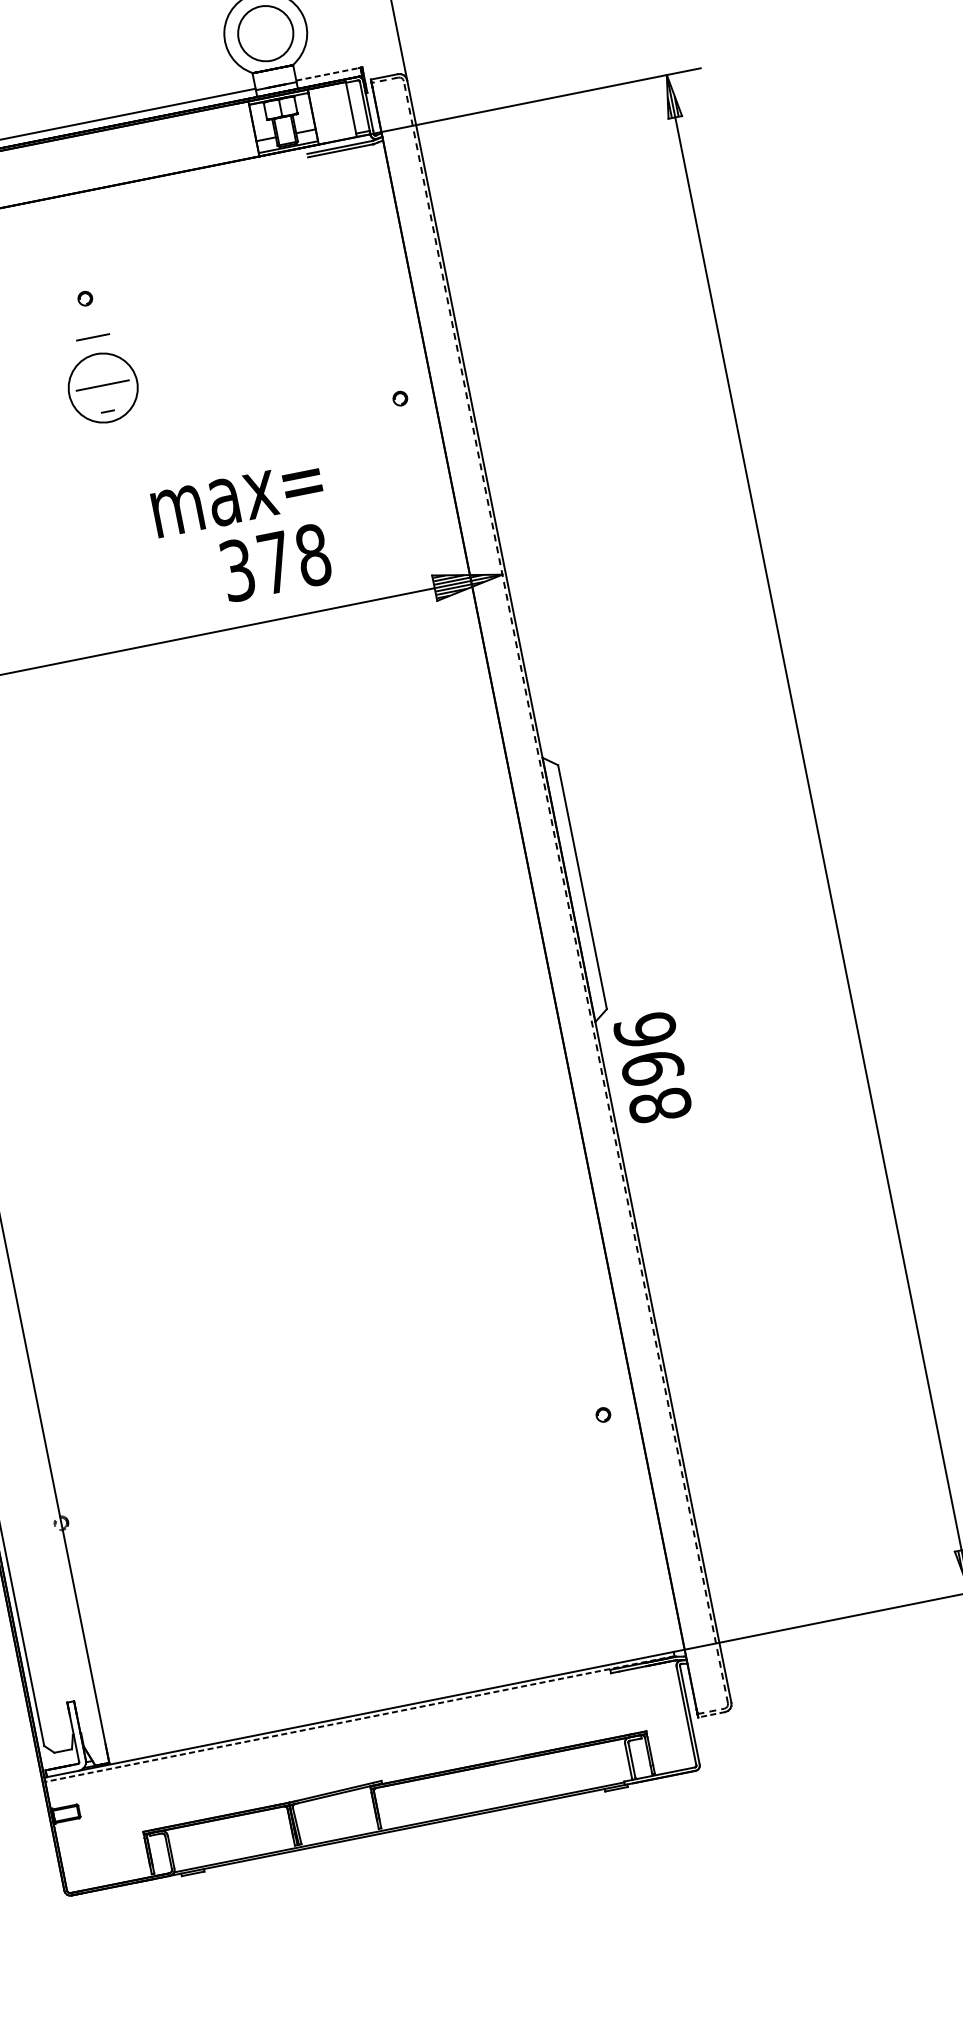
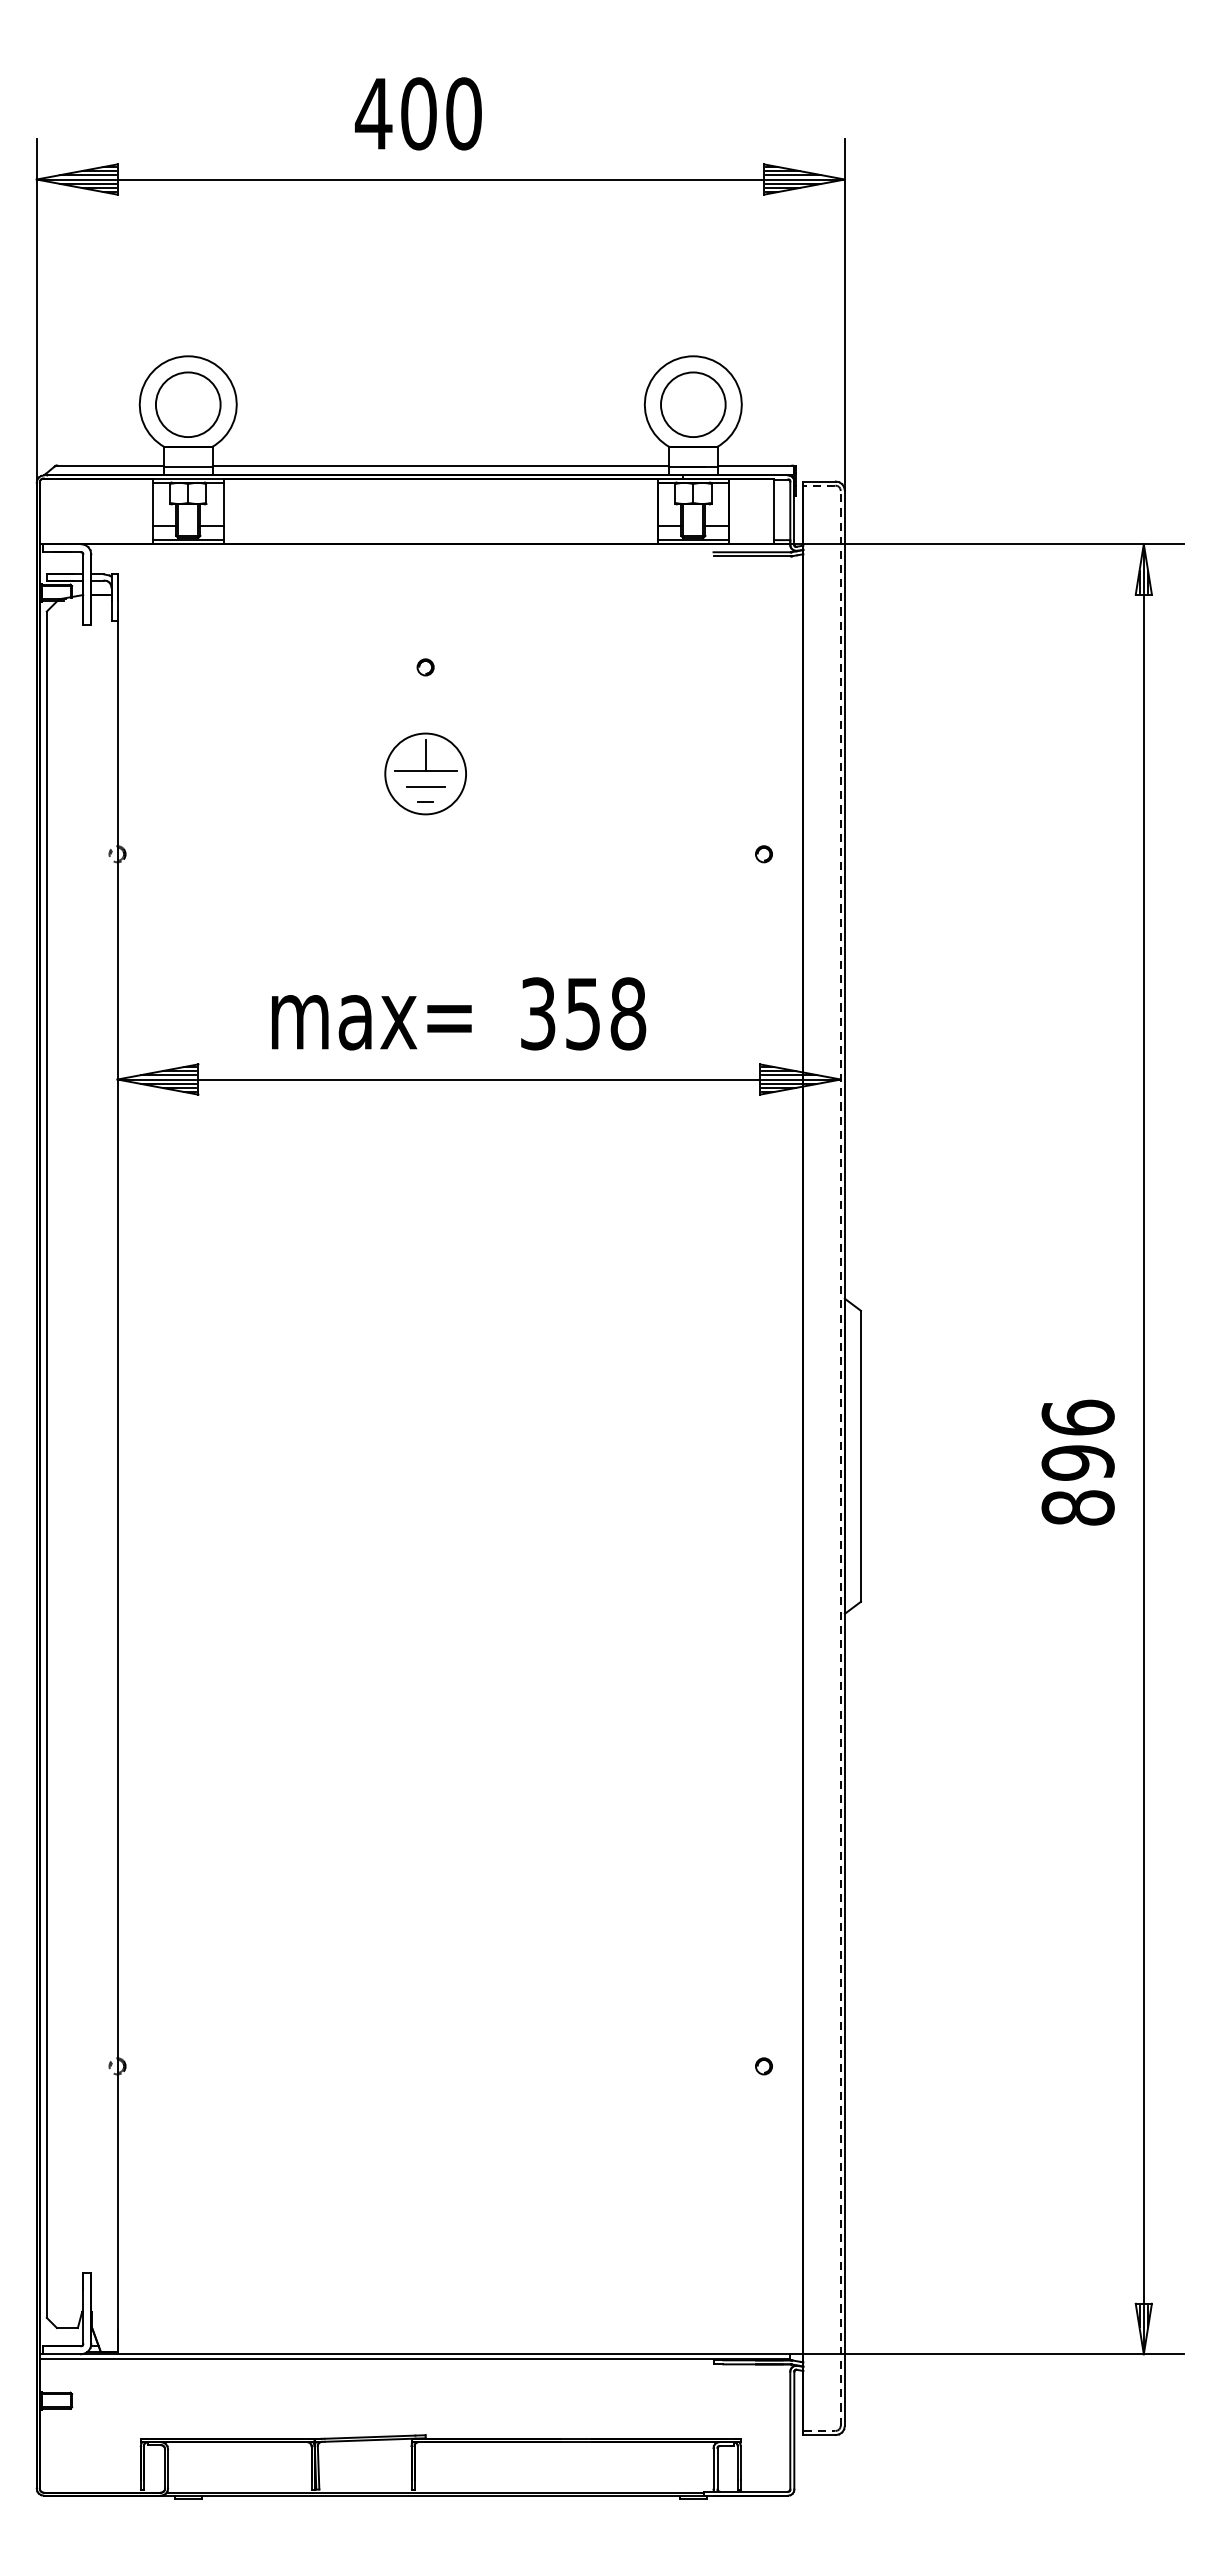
line: (328, 74) -> (755, 465), dashed -> solid
line: (92, 337) -> (425, 786), moved
line: (99, 372) -> (425, 755), added
text: (237, 499) -> (371, 1022), moved
text: (275, 563) -> (582, 1014), 378 -> 358
text: (652, 1067) -> (1077, 1462), moved
line: (711, 1715) -> (819, 2435), dashed -> solid
line: (359, 1719) -> (414, 2359), dashed -> solid

